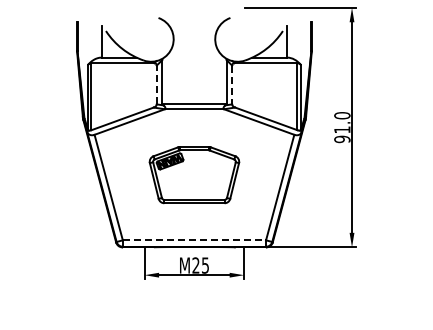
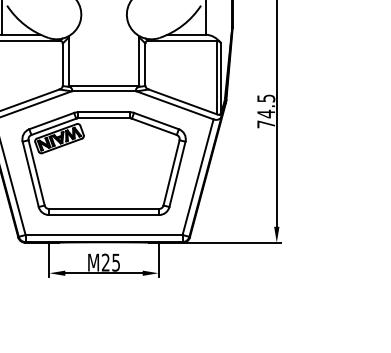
line: (156, 84) -> (62, 64), dashed -> solid
line: (232, 85) -> (145, 65), dashed -> solid
text: (342, 127) -> (266, 111), 91.0 -> 74.5
part: (194, 174) -> (104, 162), size x1.67
line: (194, 240) -> (104, 235), dashed -> solid

